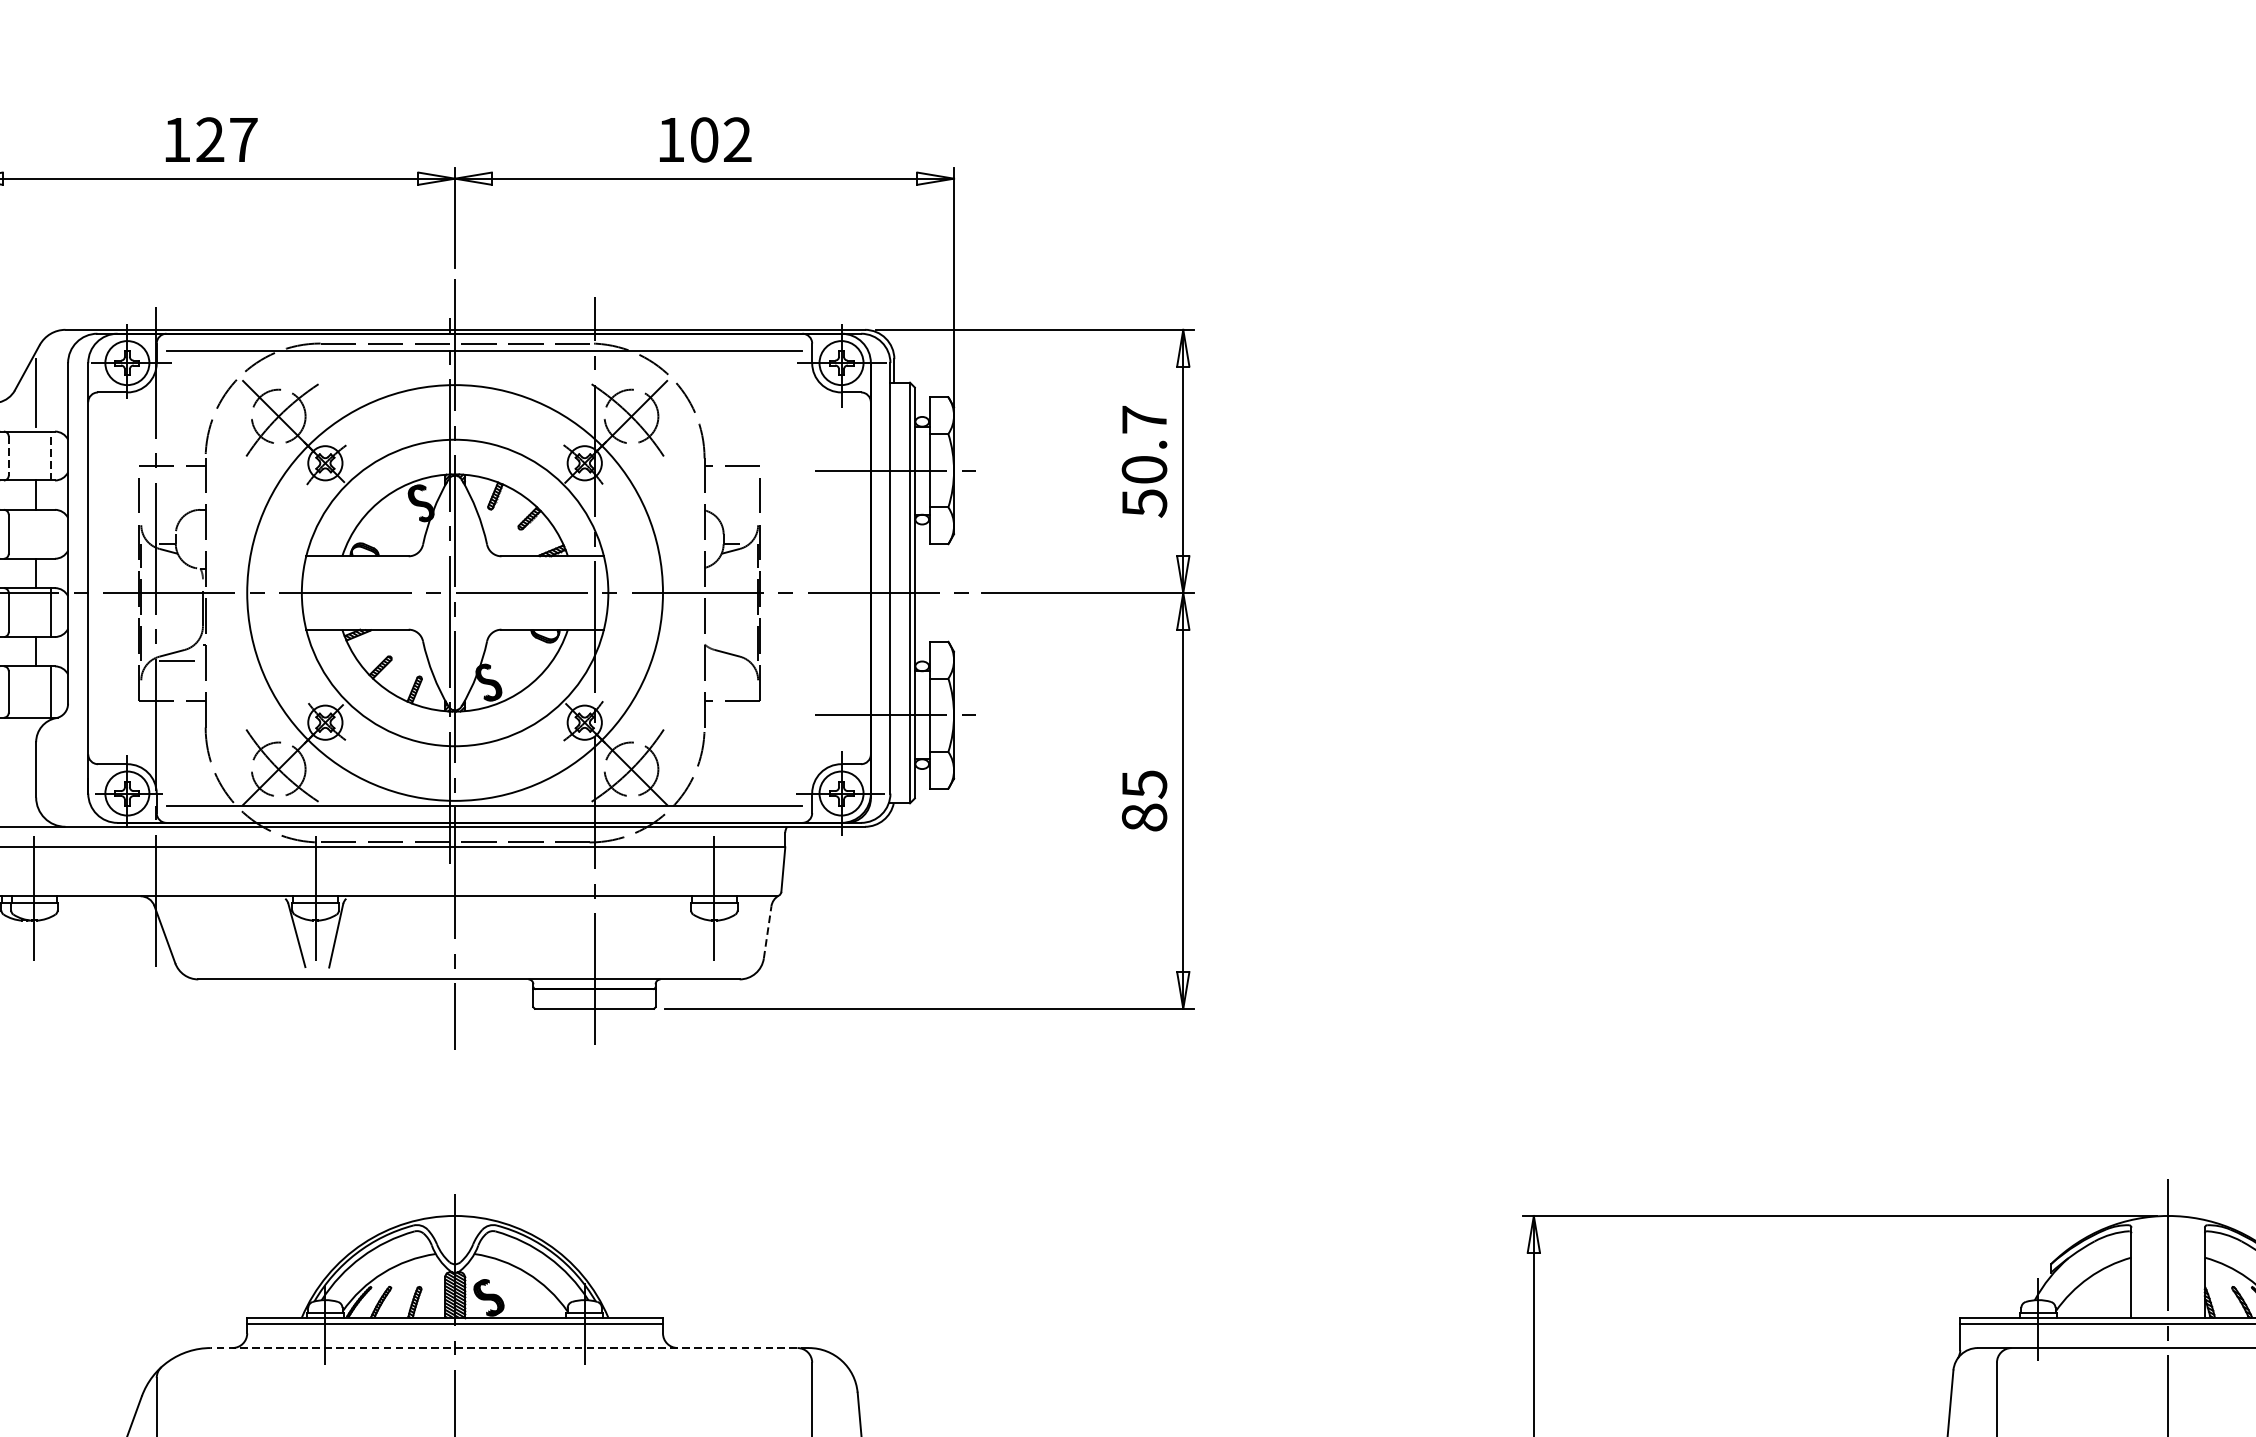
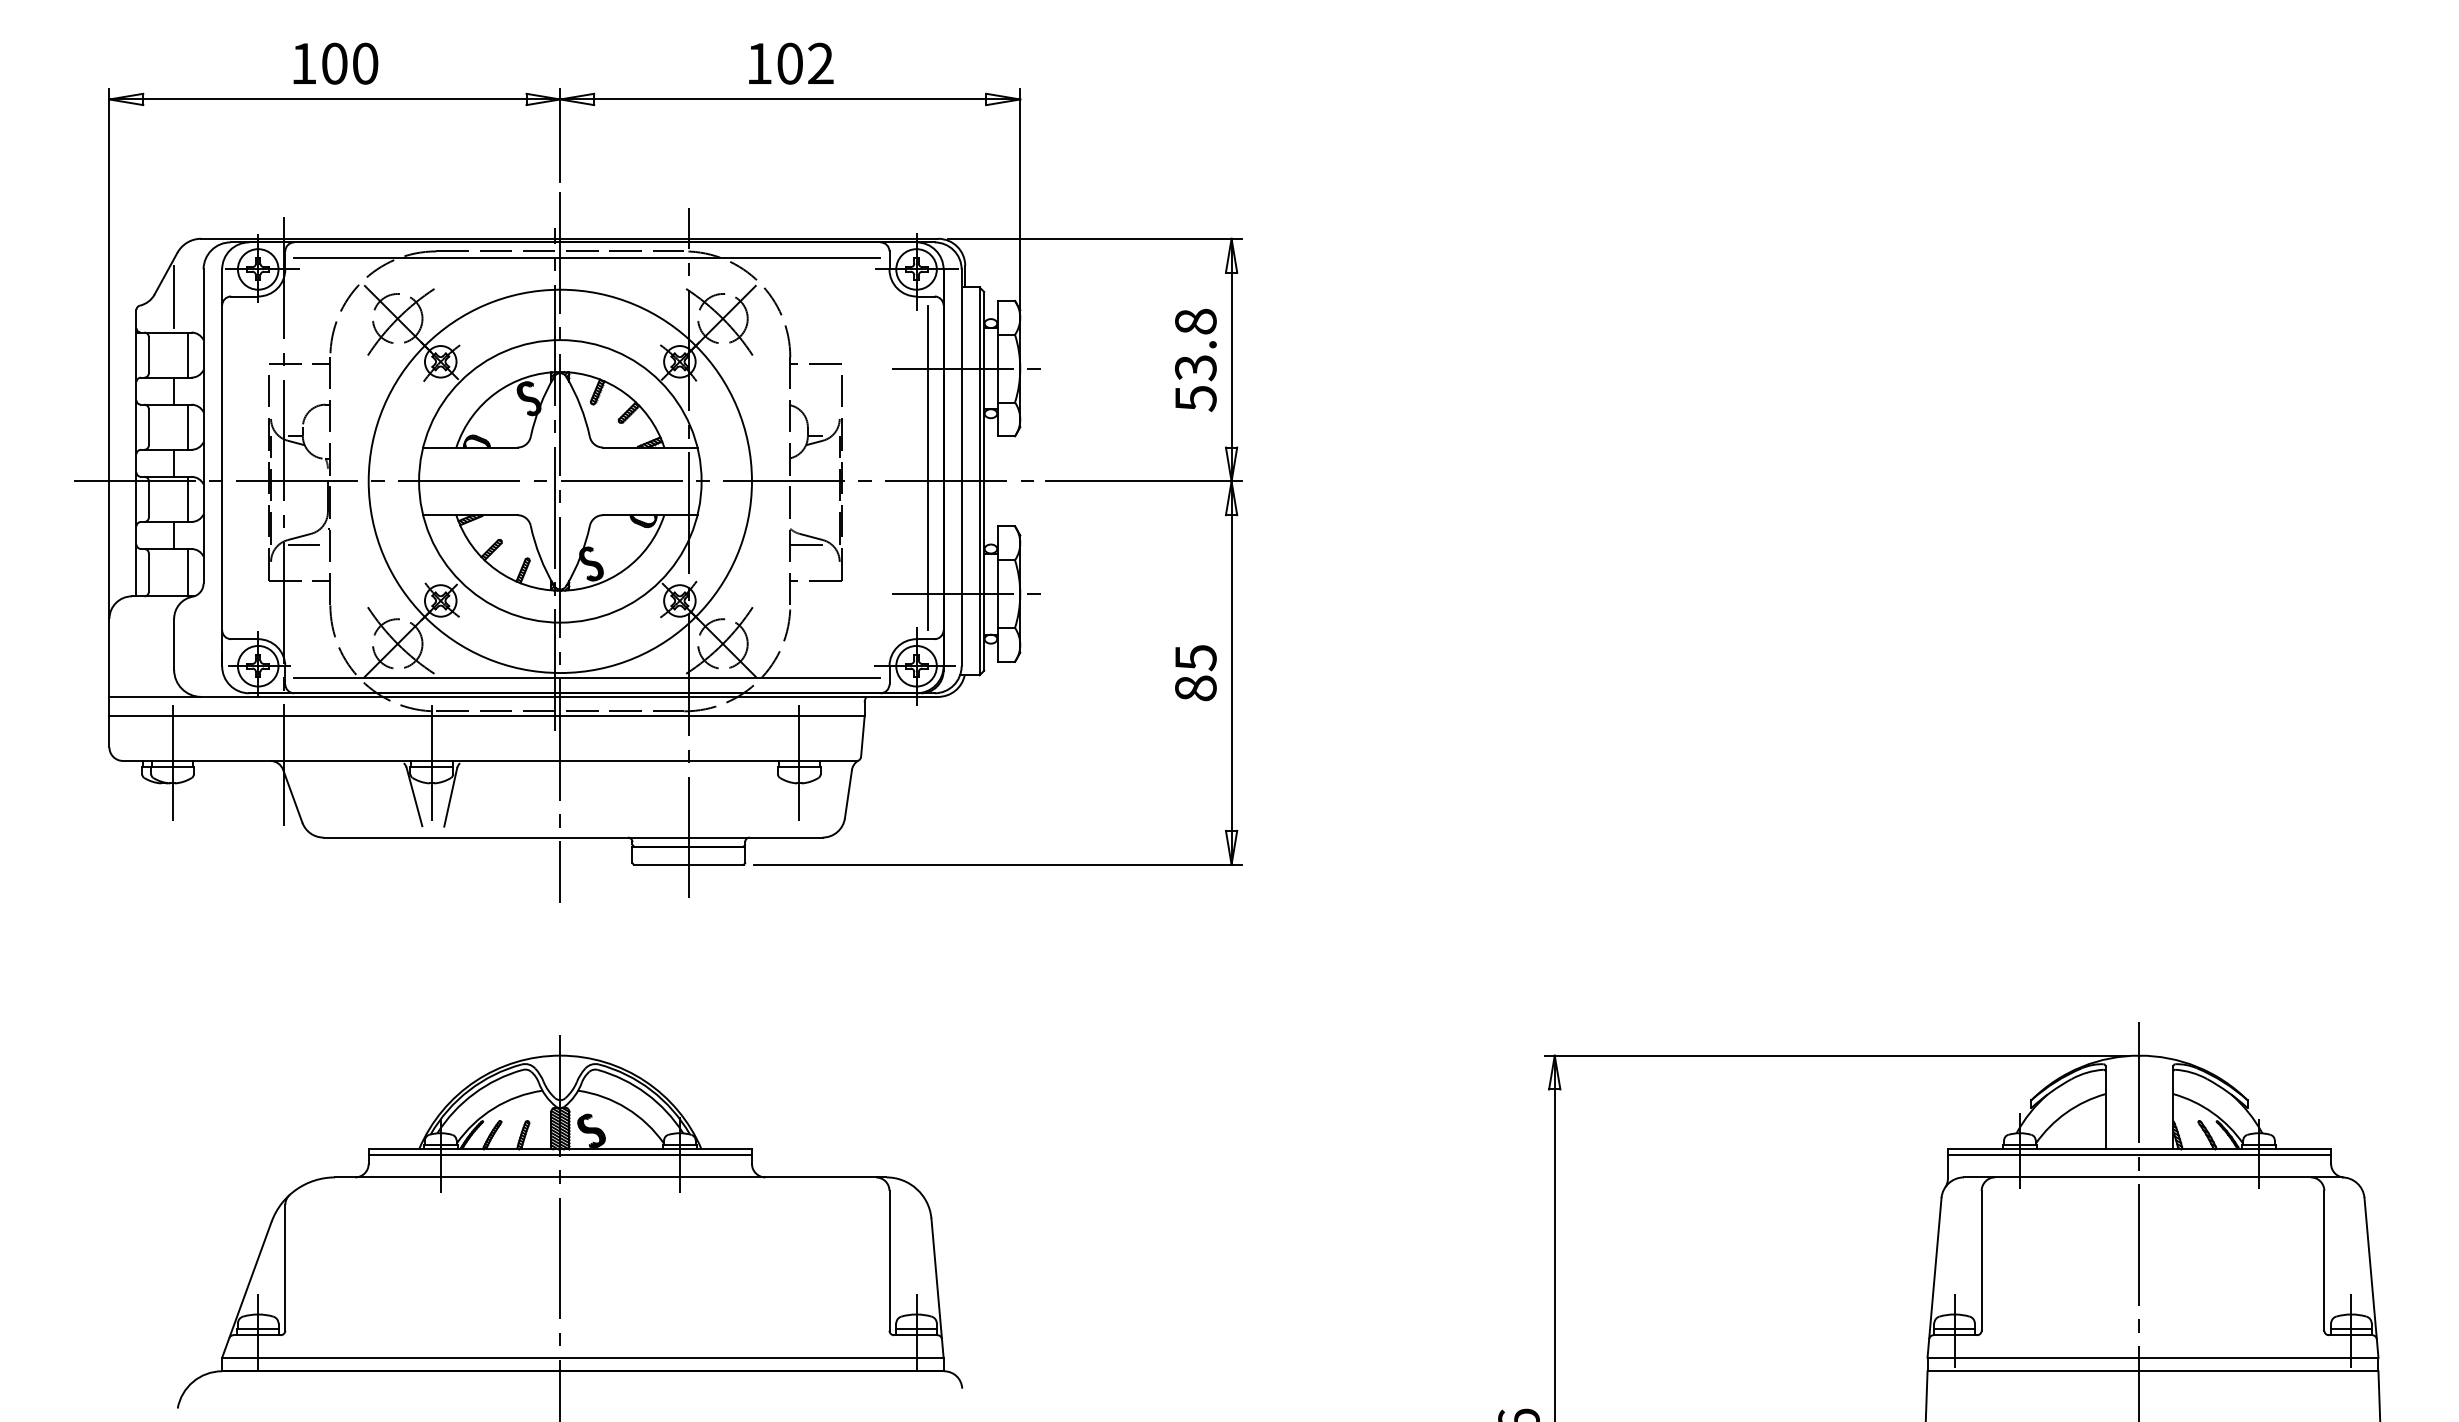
text: (227, 139) -> (350, 63), 127 -> 100
text: (1144, 444) -> (1195, 344), 50.7 -> 53.8
line: (8, 456) -> (148, 355), dashed -> solid
line: (50, 456) -> (187, 355), dashed -> solid
line: (50, 533) -> (187, 426), added
line: (853, 577) -> (927, 467), added
line: (722, 661) -> (806, 544), added
line: (767, 931) -> (848, 793), dashed -> solid
line: (509, 1348) -> (610, 1177), dashed -> solid

